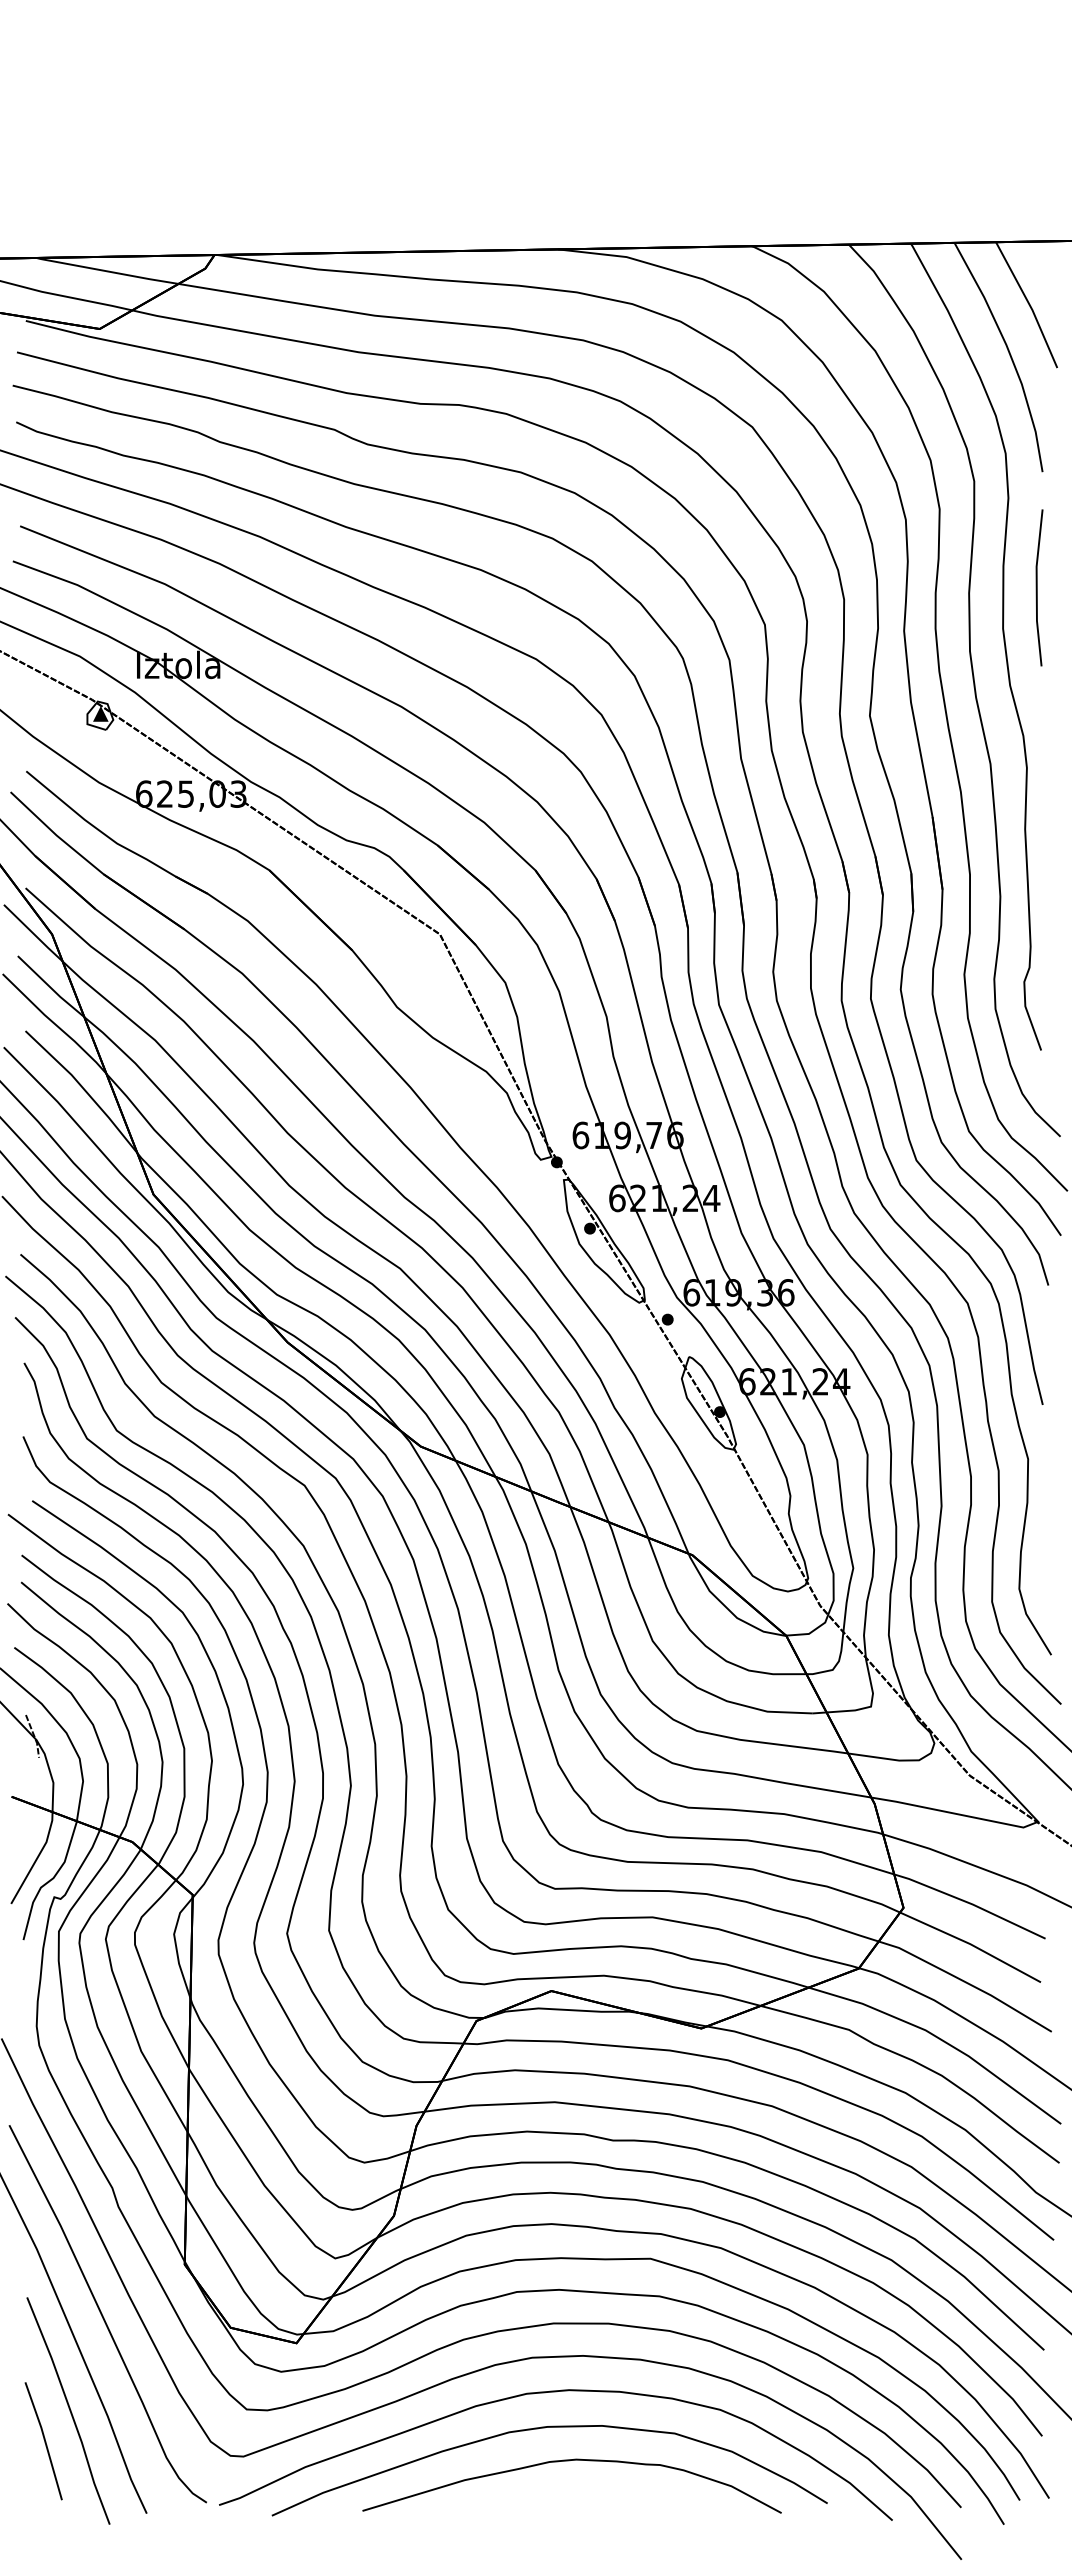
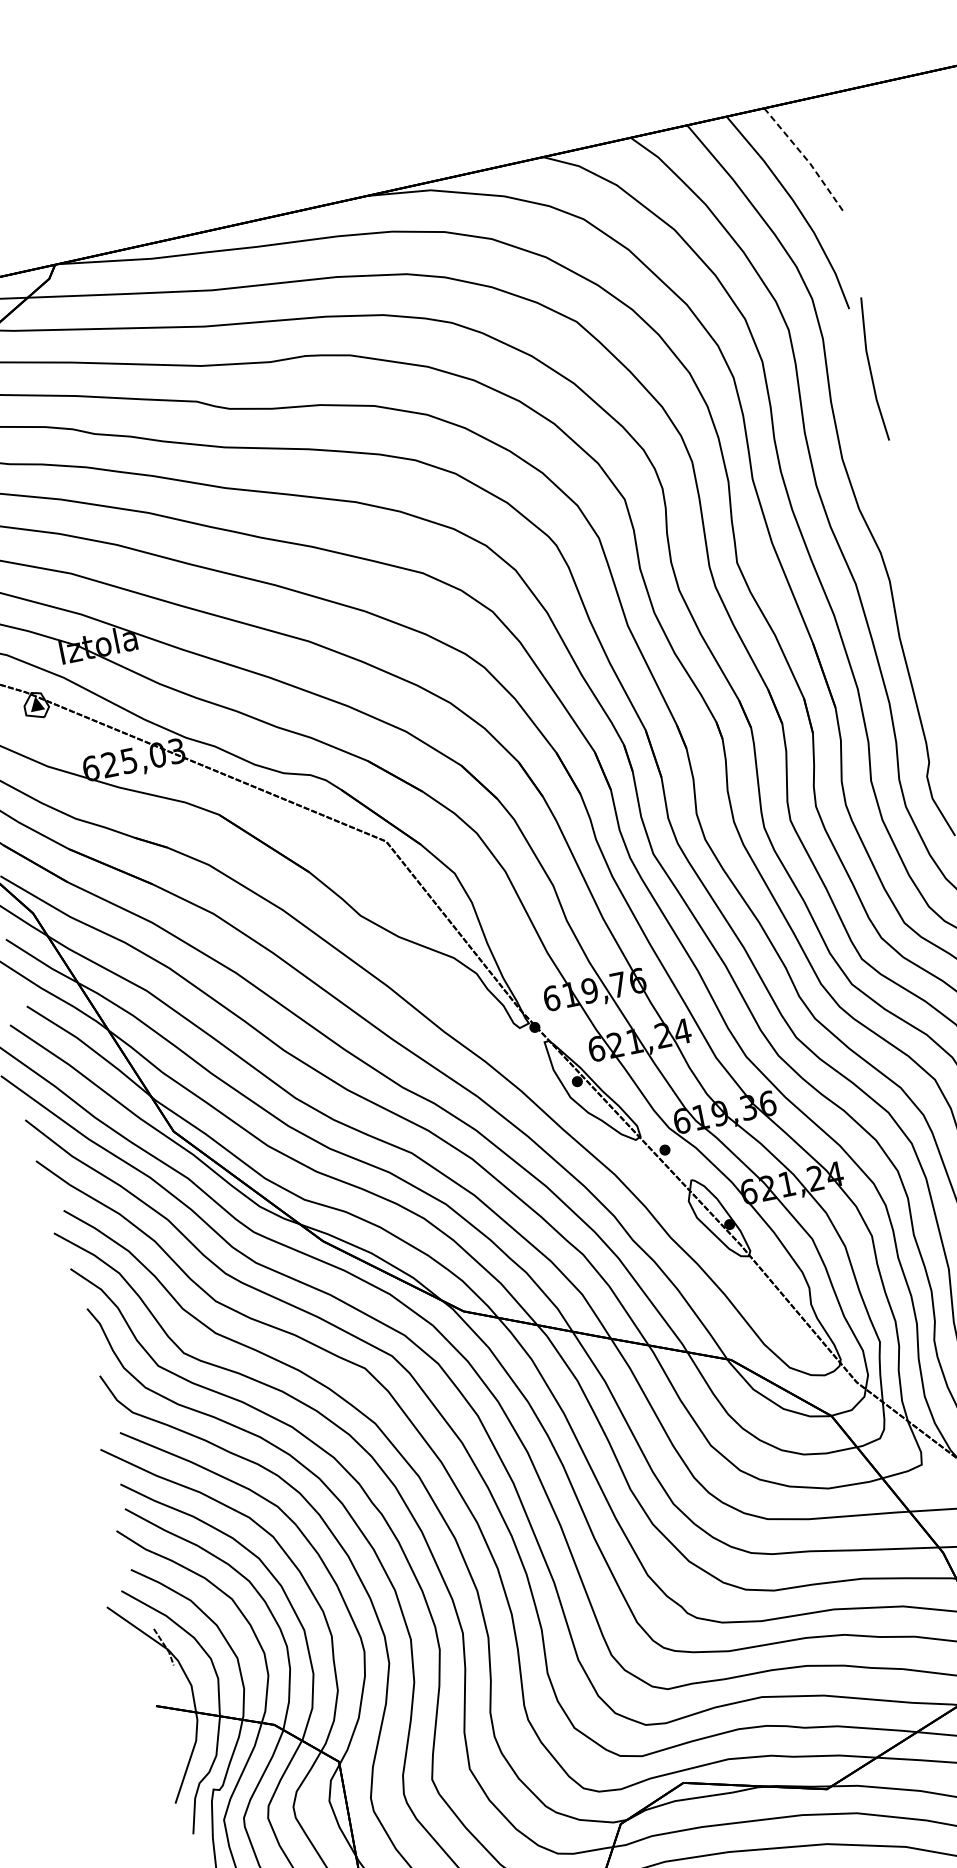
line: (1029, 304) -> (806, 158), solid -> dashed
line: (1037, 587) -> (870, 369), moved

